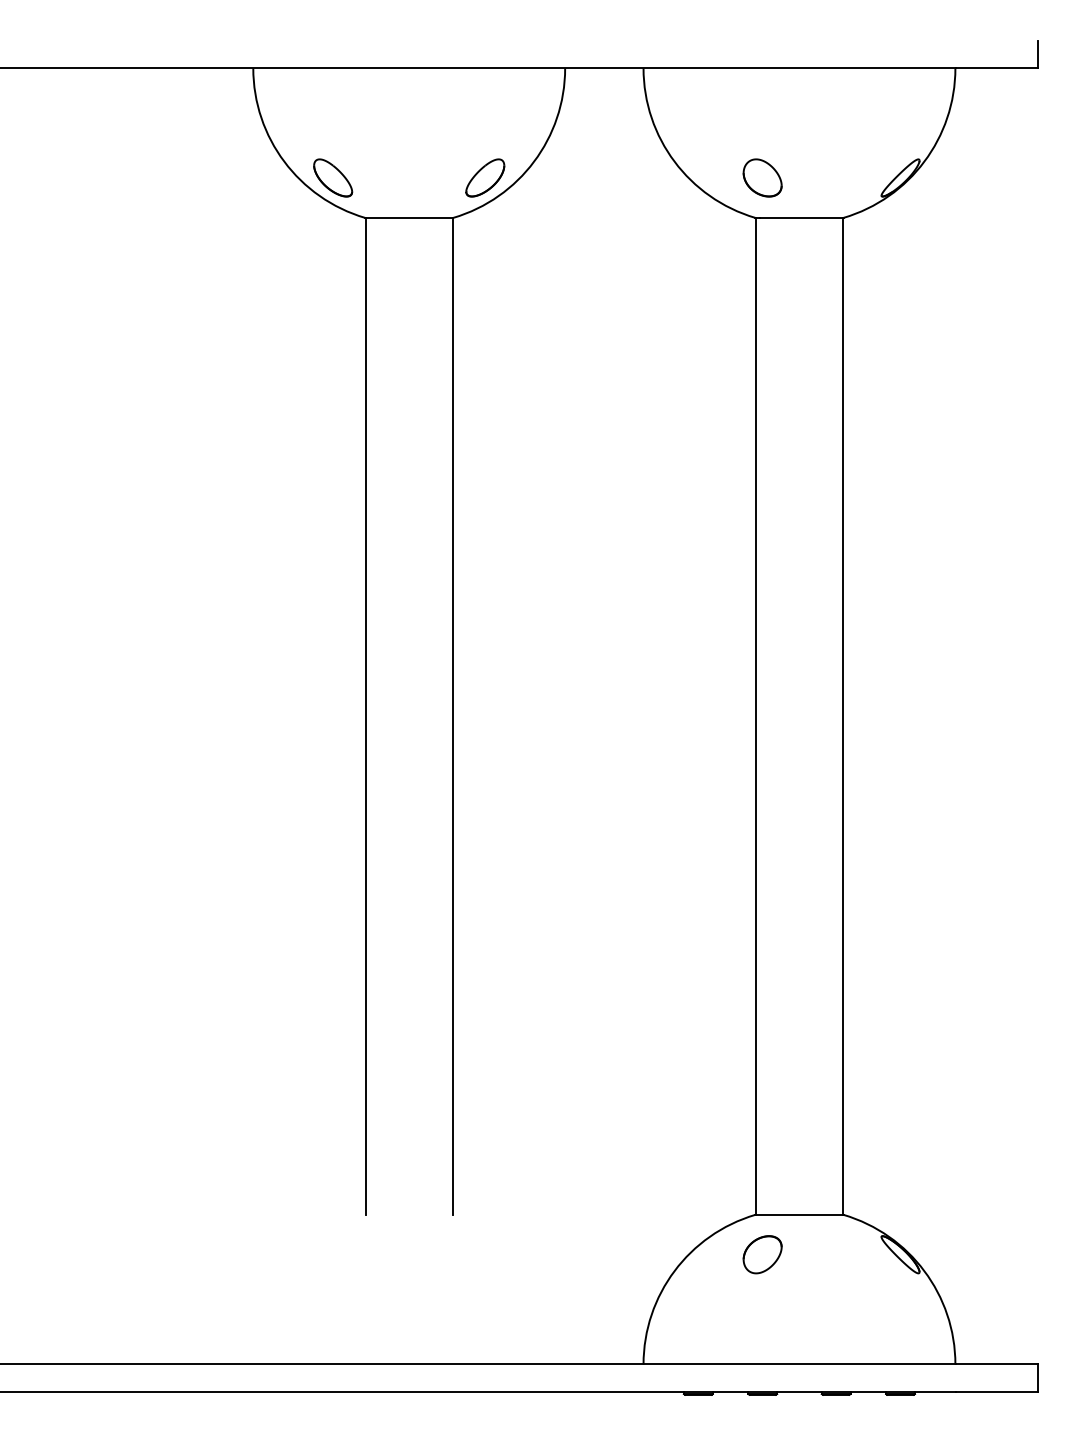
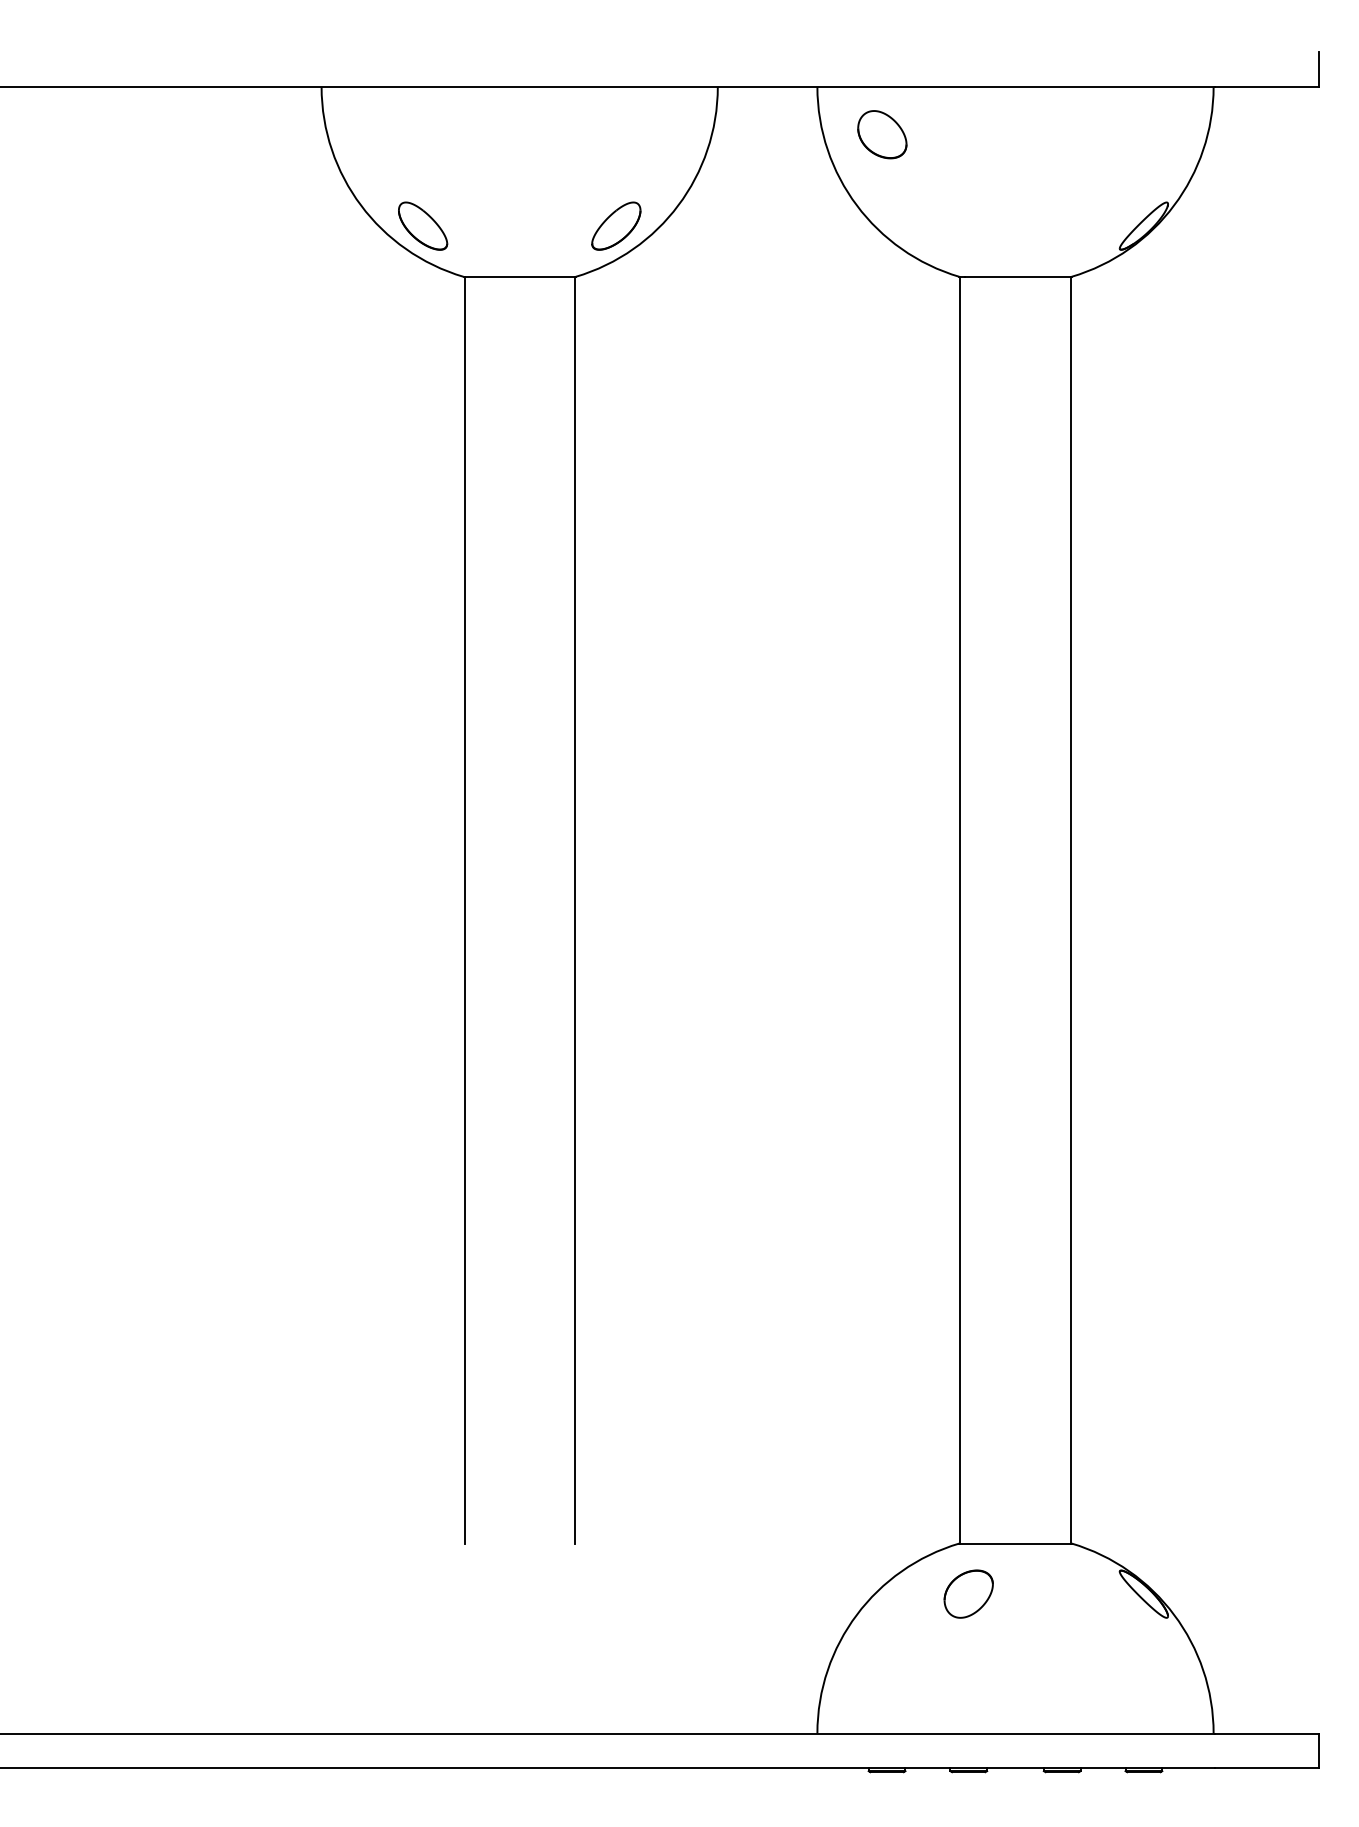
part: (762, 177) -> (882, 134), moved

